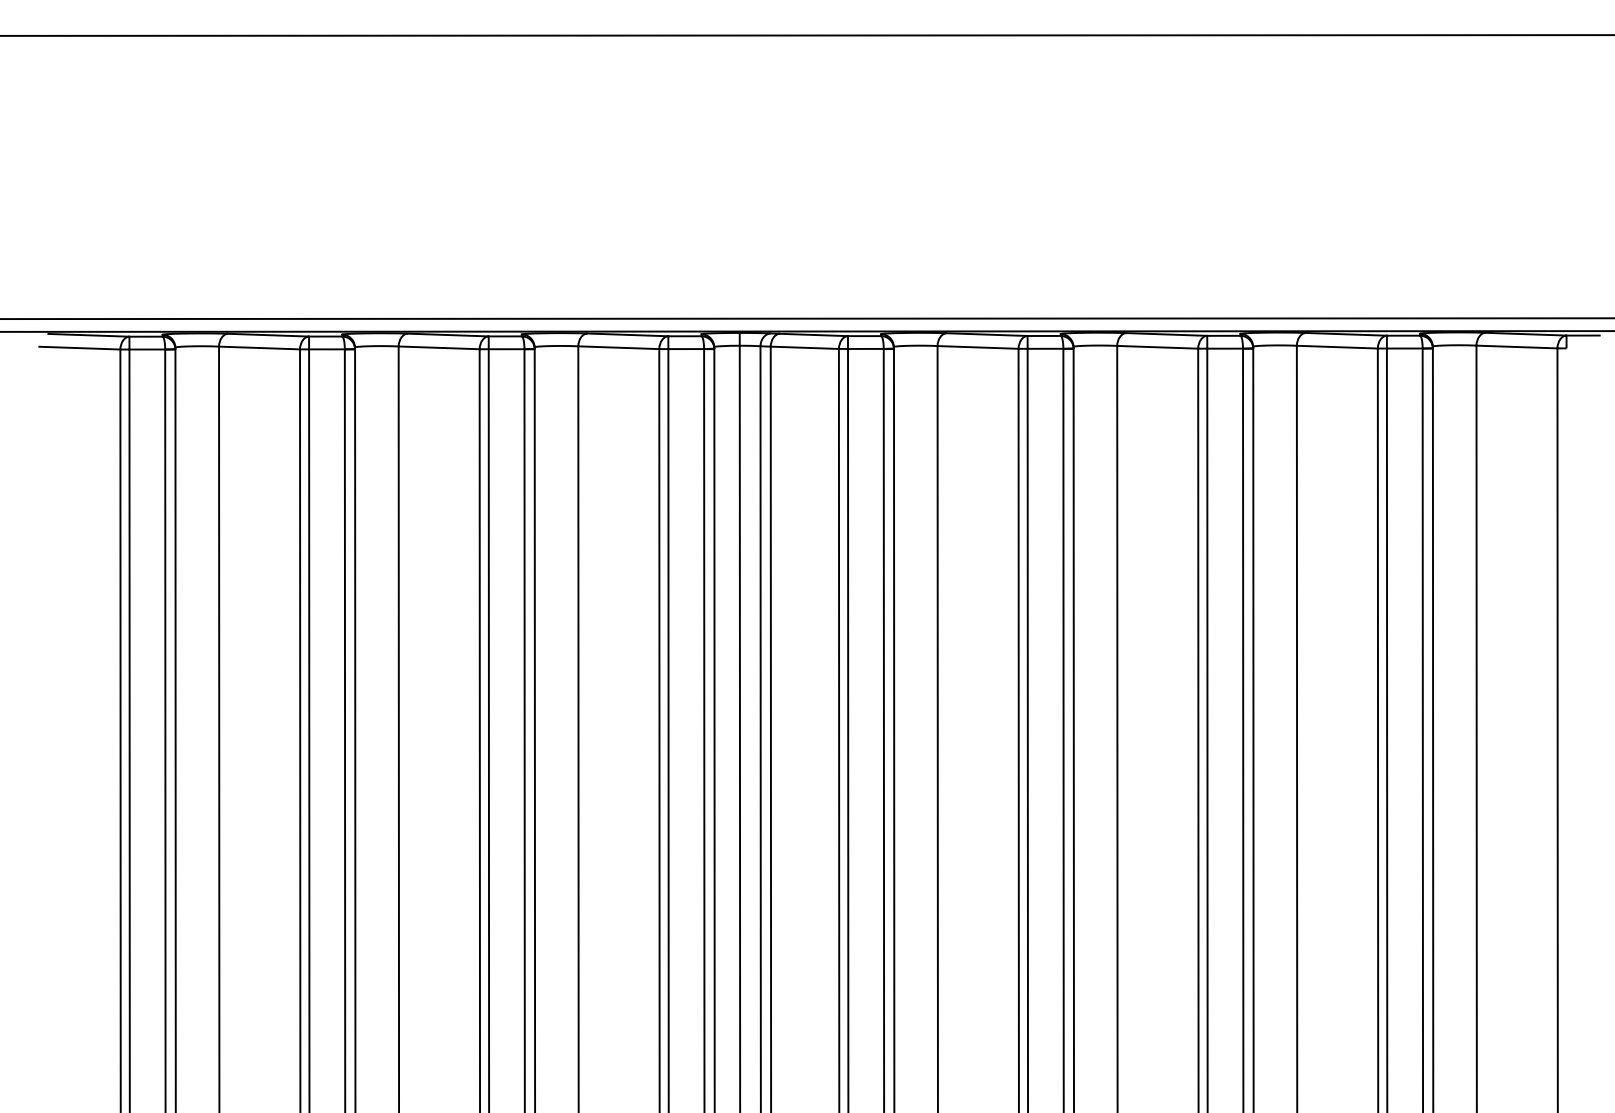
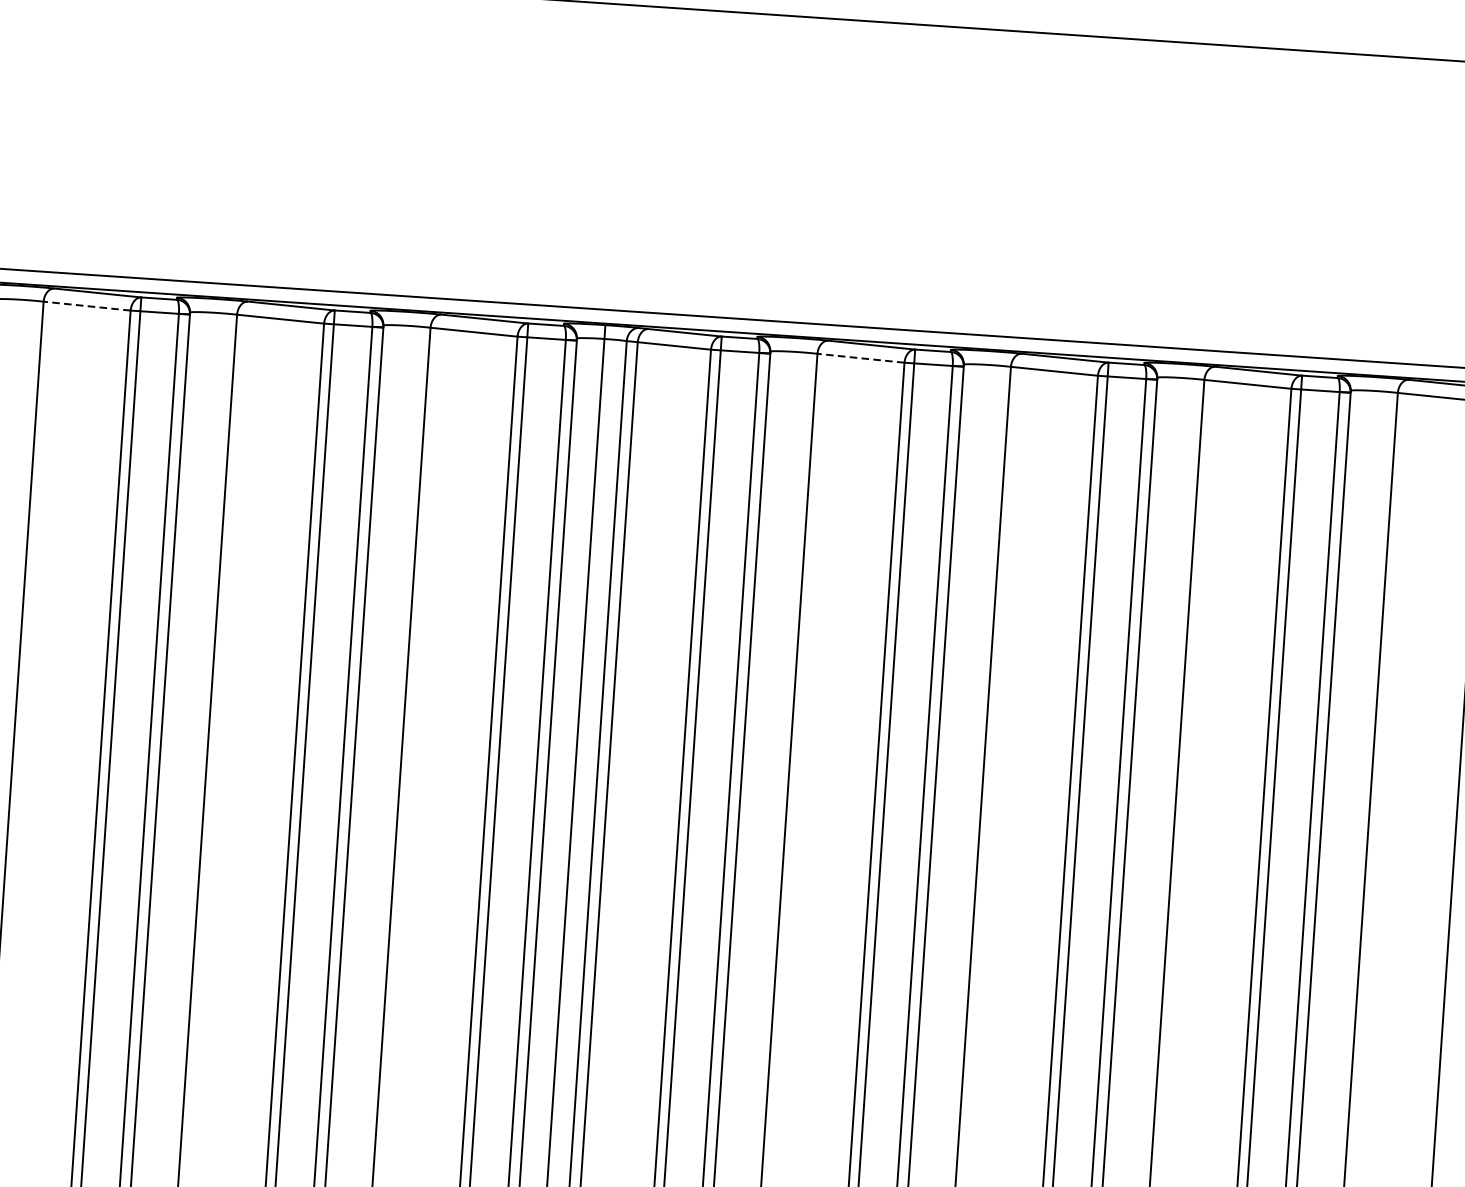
line: (978, 347) -> (861, 358), solid -> dashed
line: (259, 348) -> (87, 306), solid -> dashed

